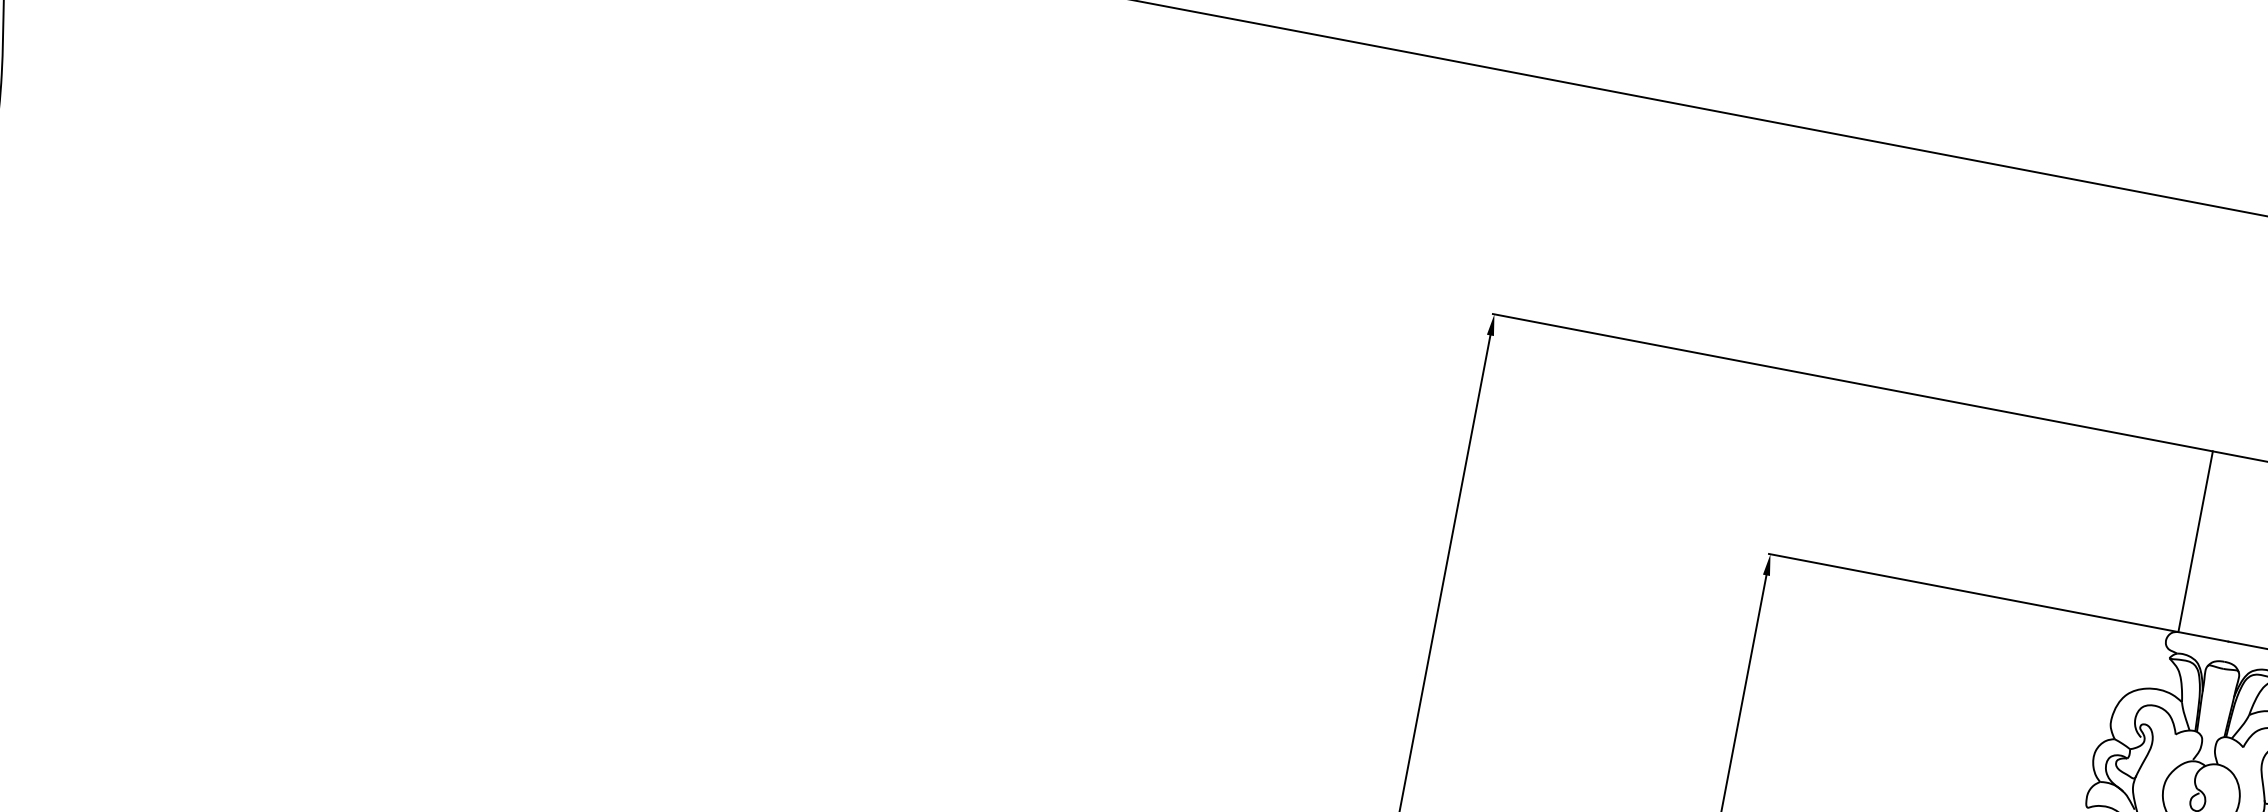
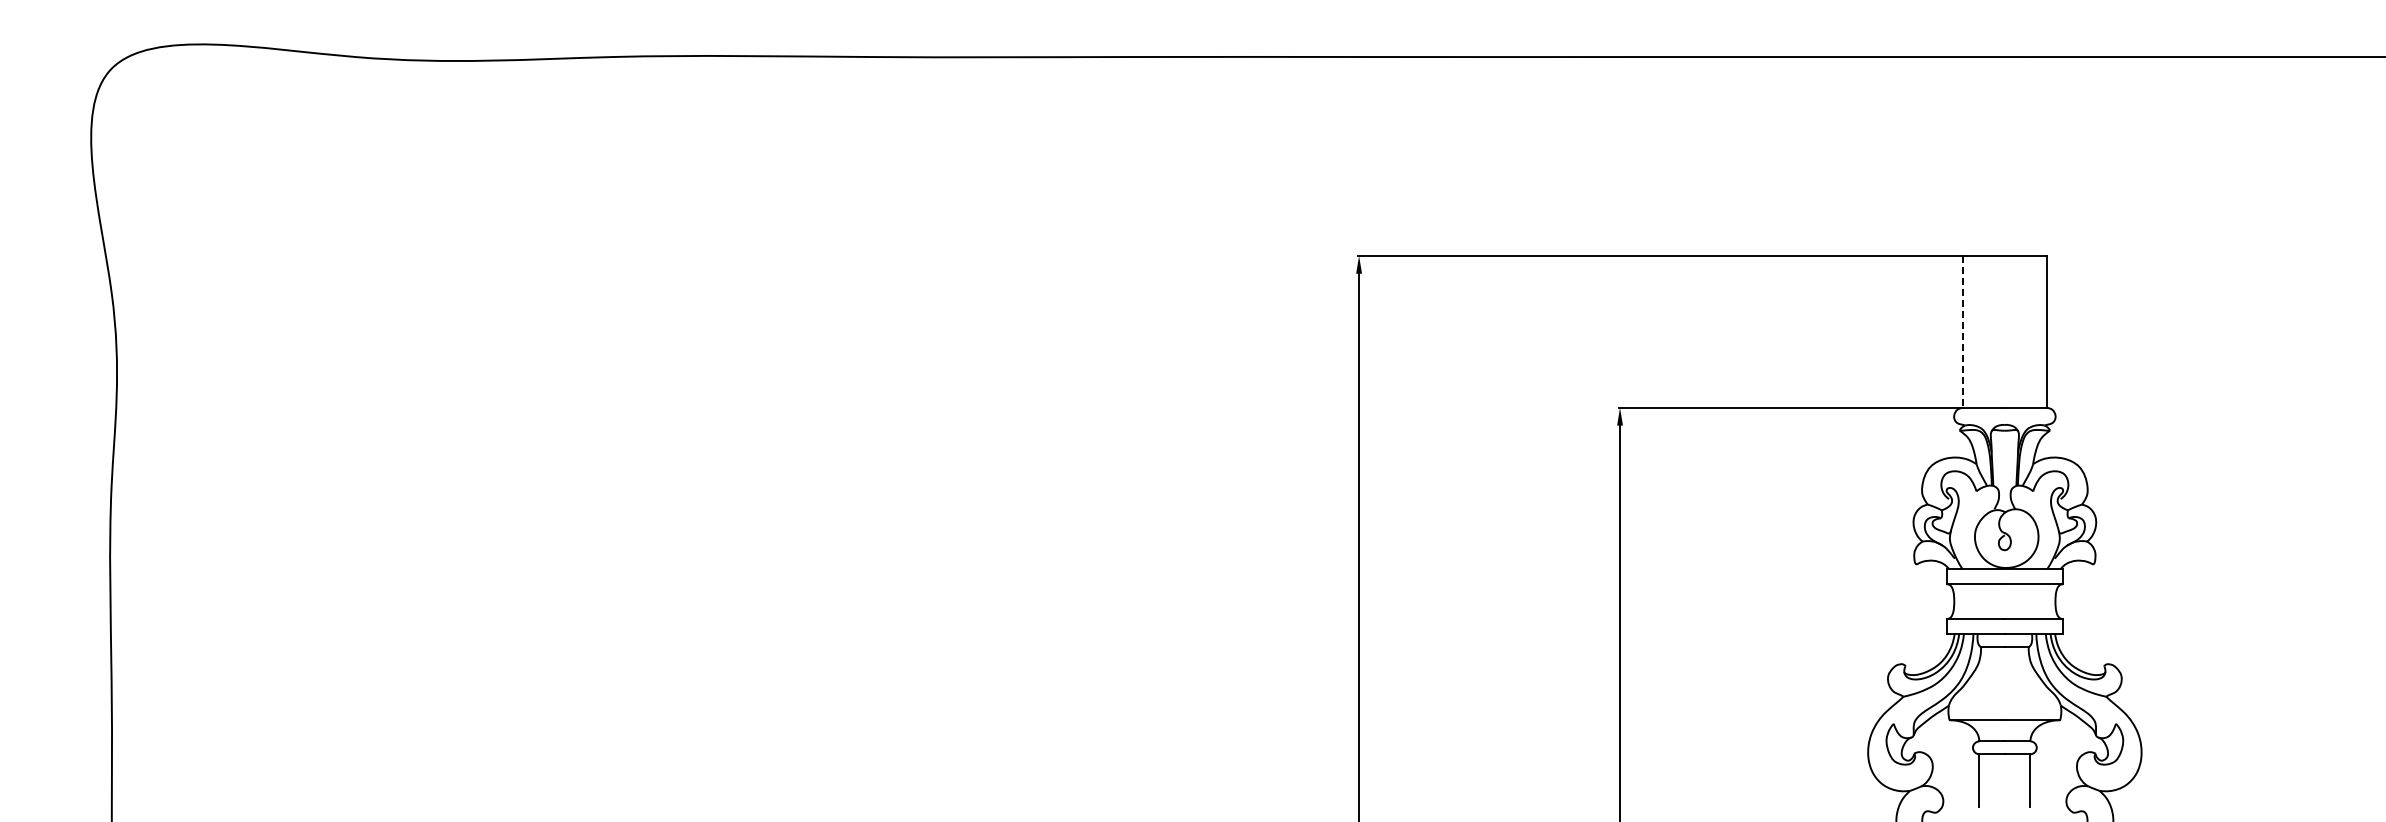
line: (2195, 541) -> (1962, 331), solid -> dashed

